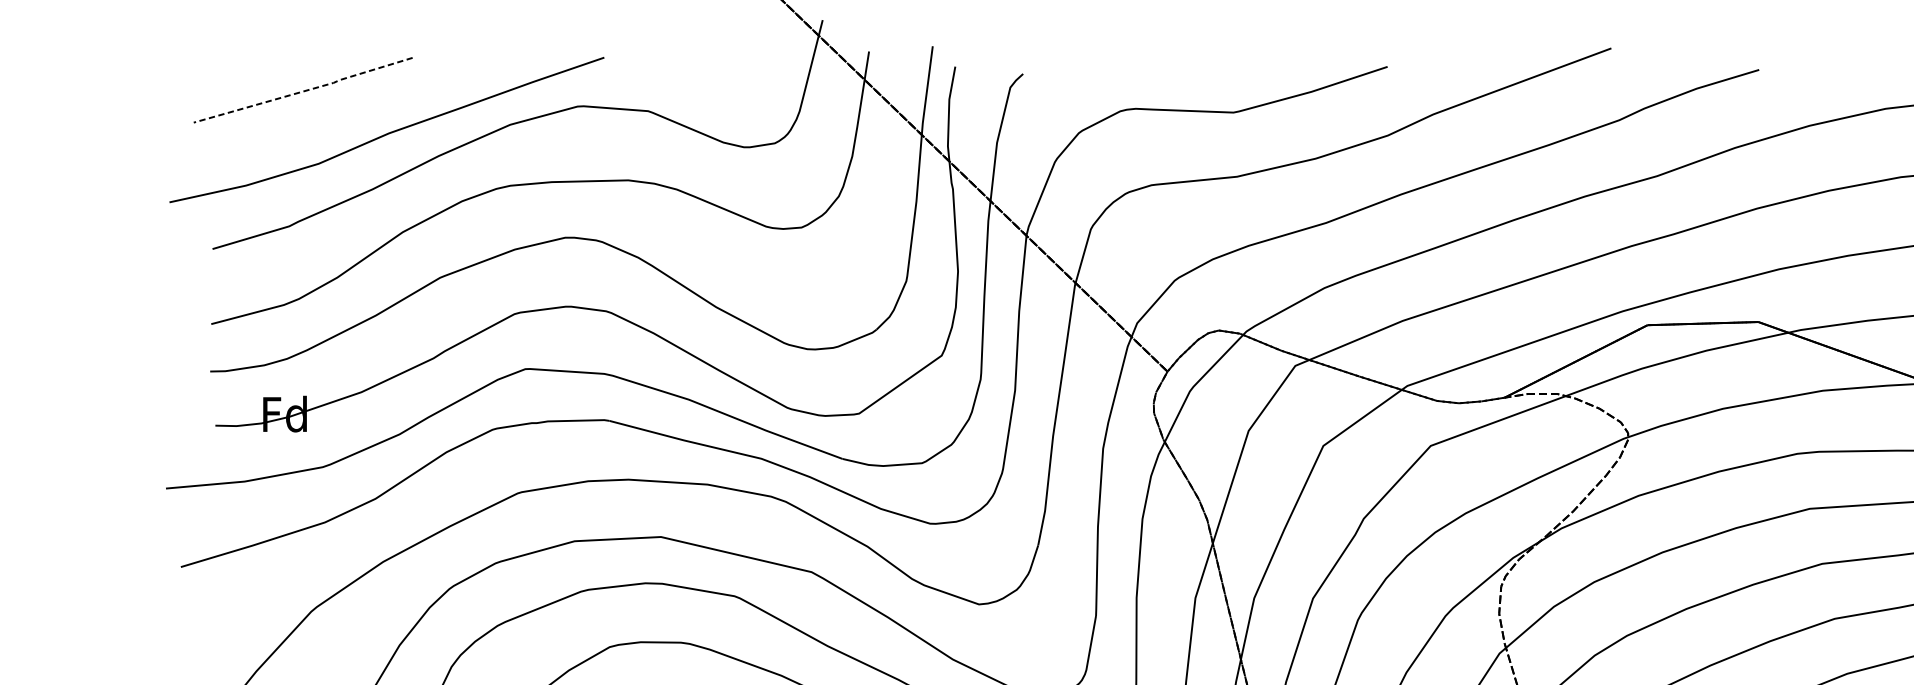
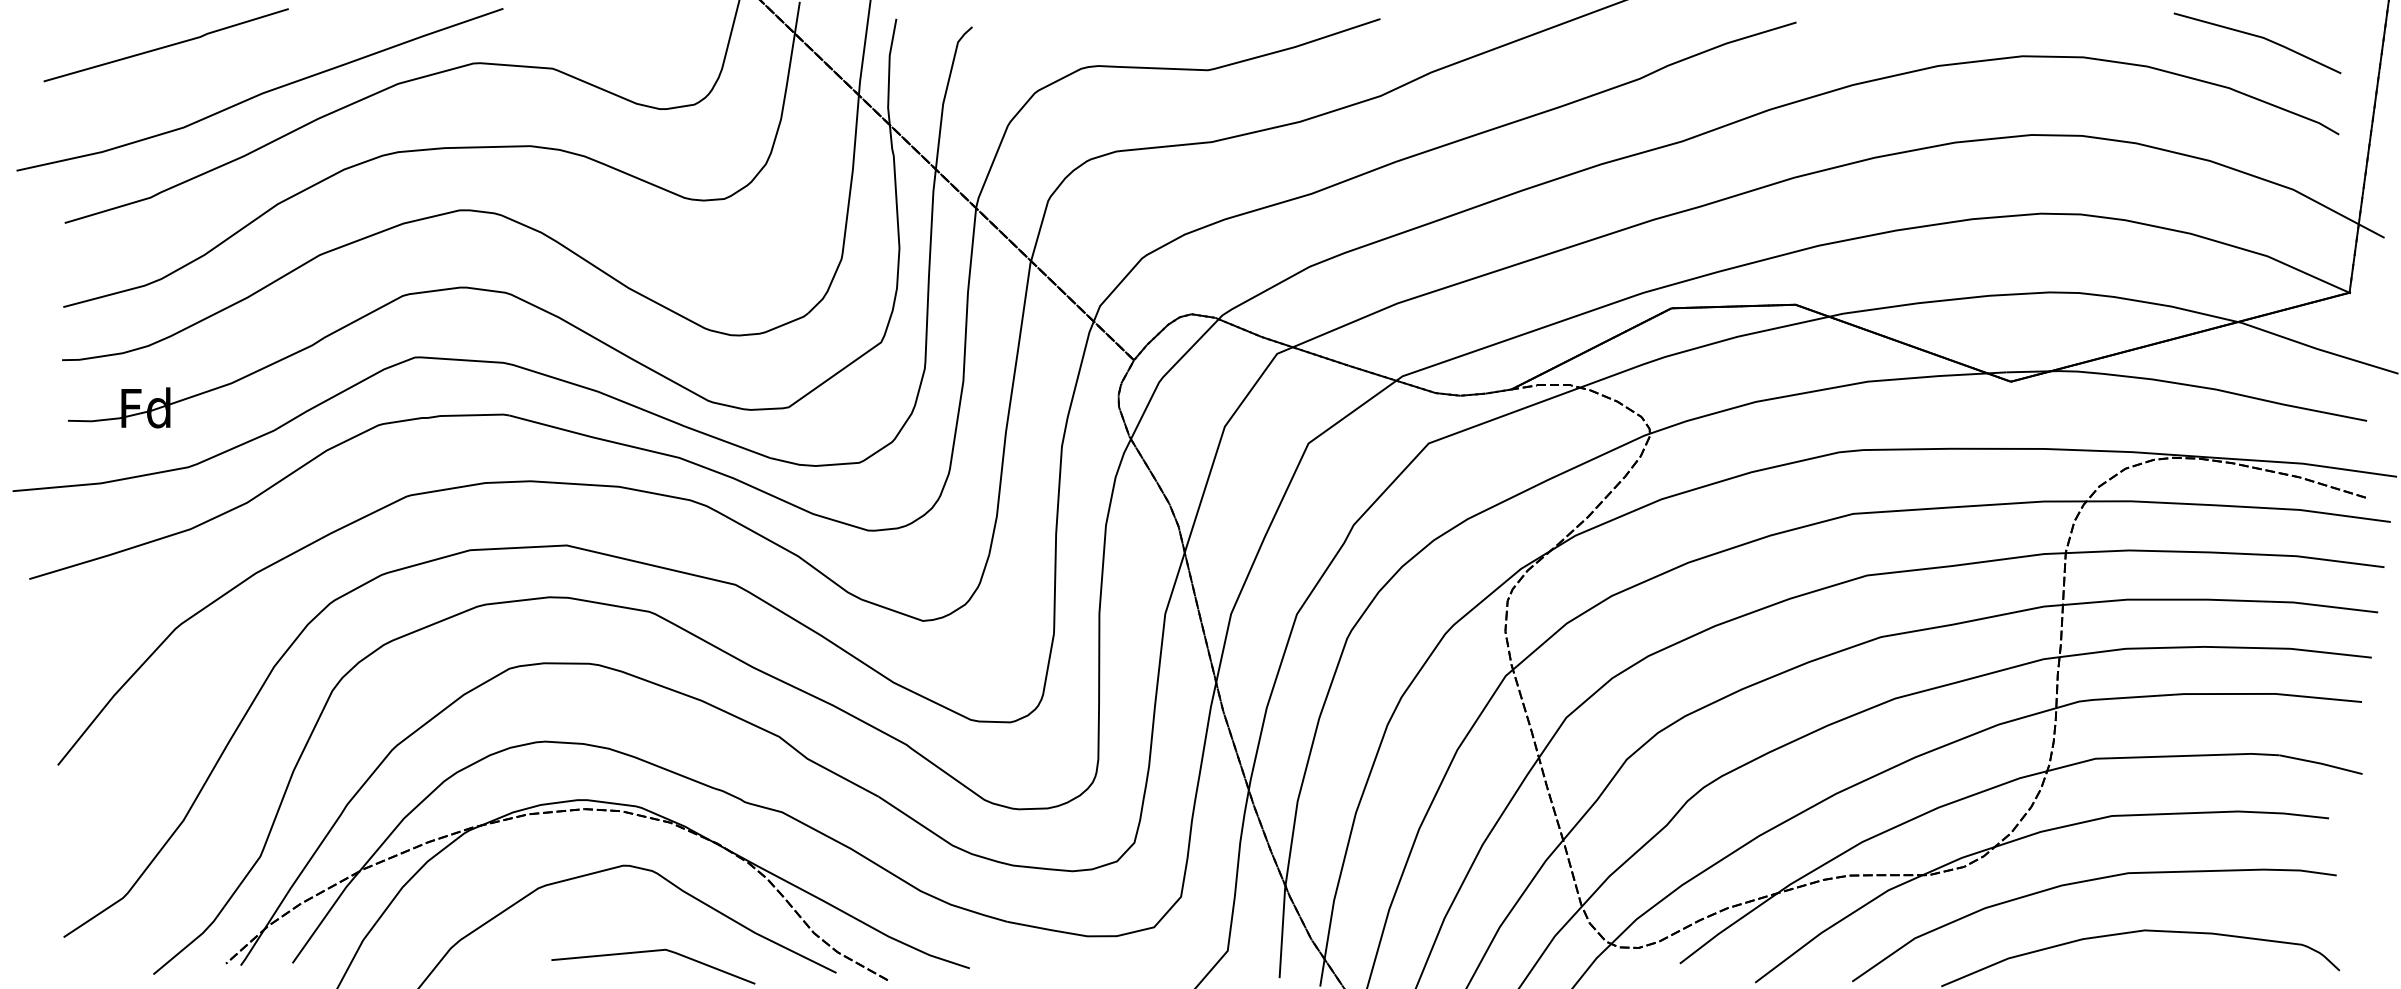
line: (304, 91) -> (167, 46), dashed -> solid

